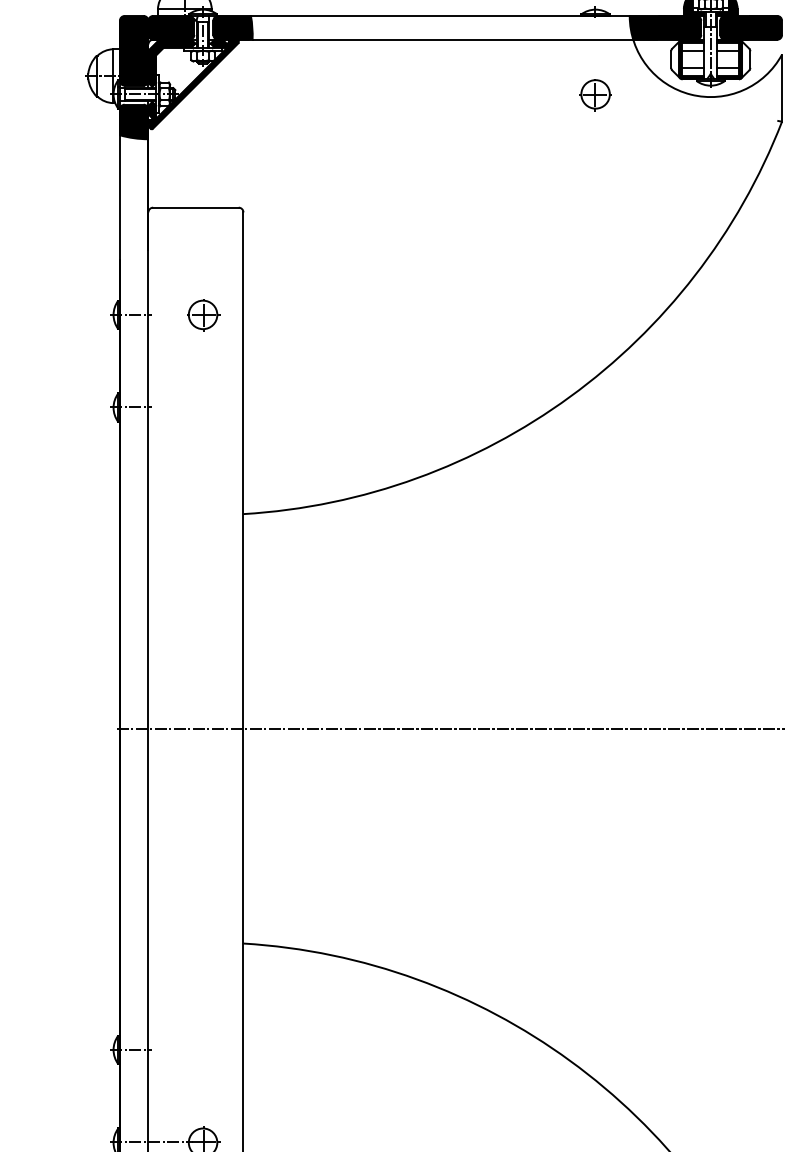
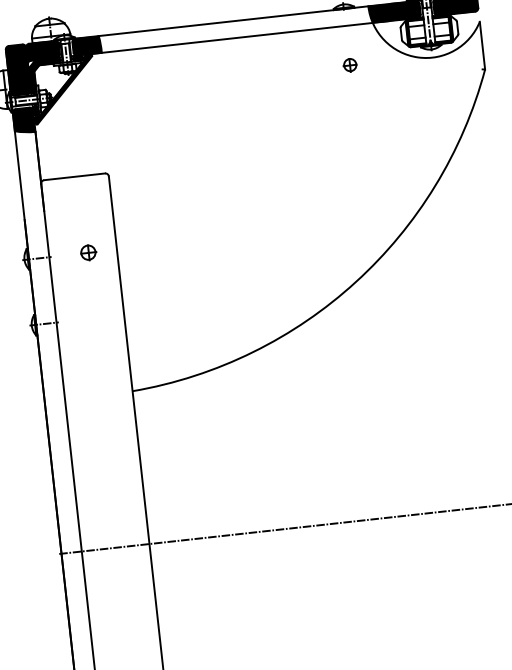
part: (595, 95) -> (350, 65), size x0.6
part: (203, 315) -> (88, 252), size x0.7

